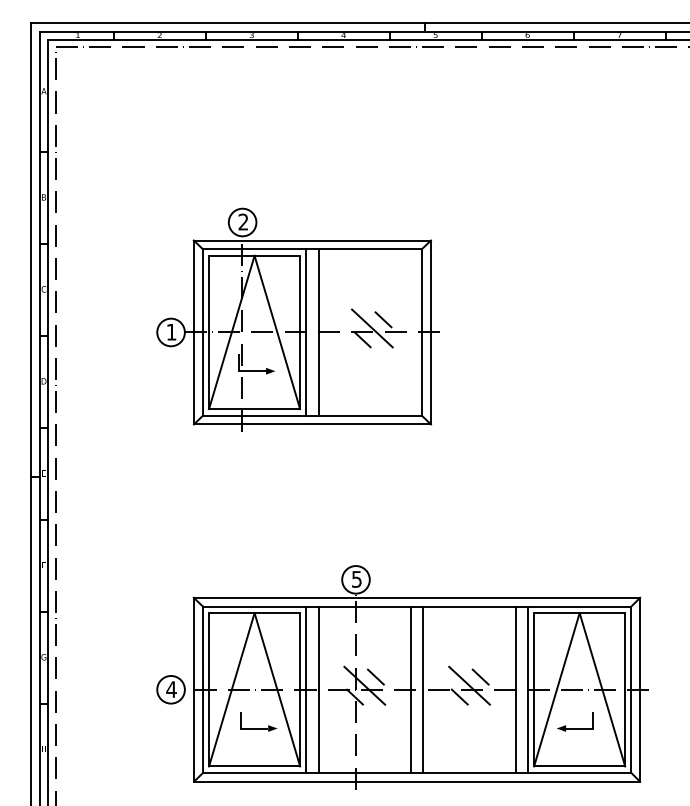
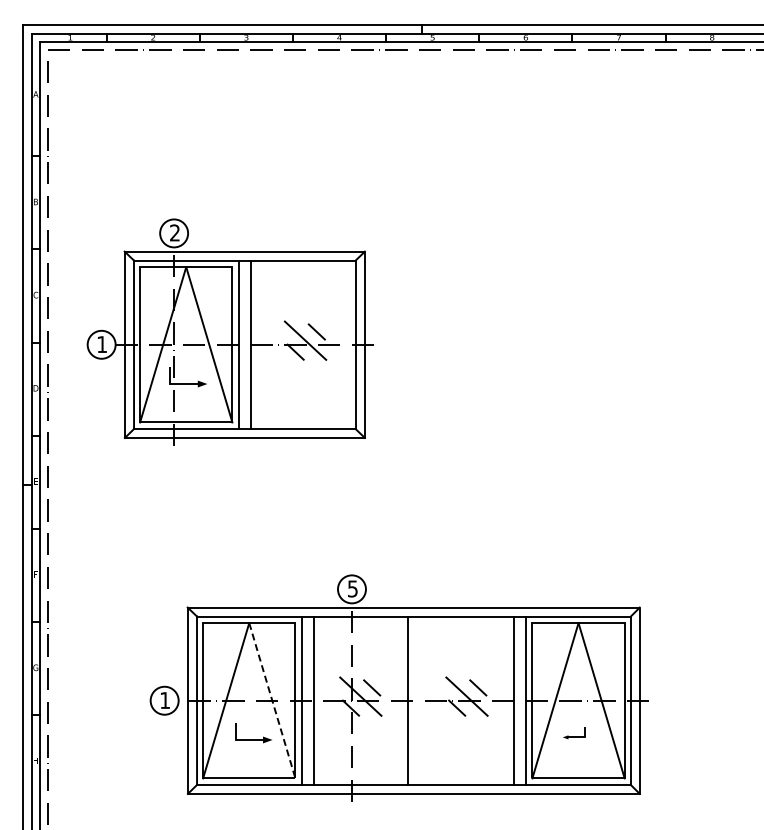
part: (297, 319) -> (229, 331), moved
text: (170, 689) -> (164, 700), 4 -> 1
line: (277, 689) -> (272, 700), solid -> dashed
line: (423, 689) -> (420, 700), removed
part: (574, 722) -> (573, 733), size x0.6

